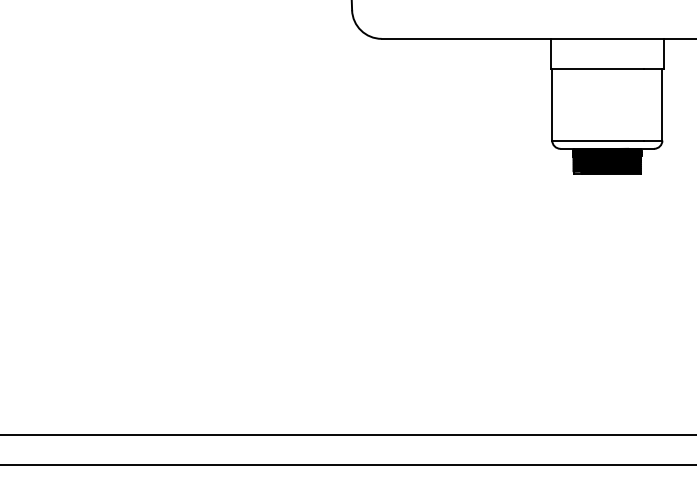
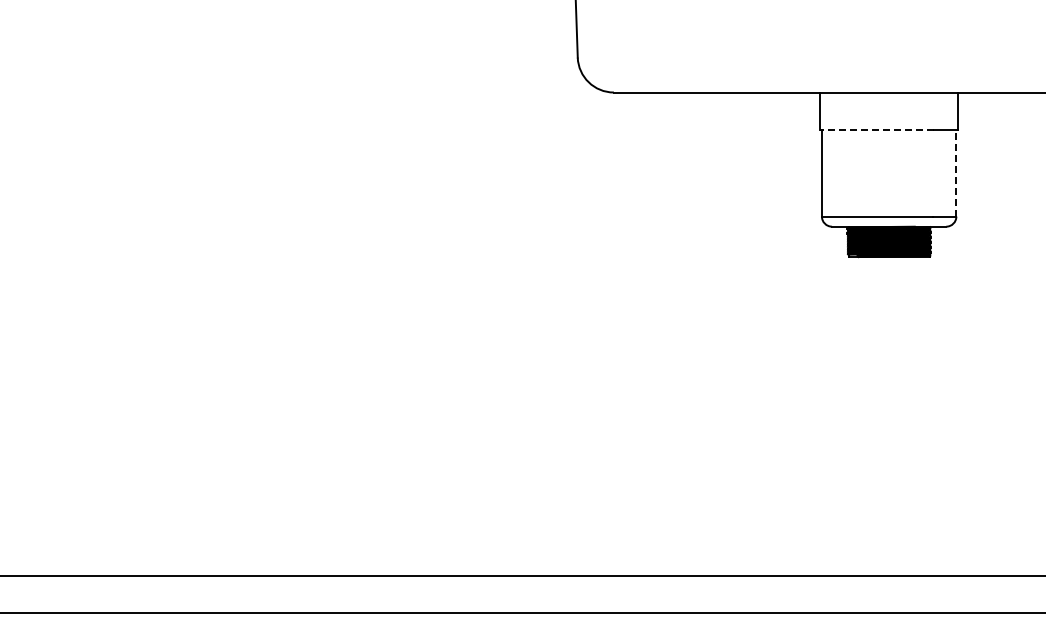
line: (597, 69) -> (877, 129), solid -> dashed
line: (662, 104) -> (956, 172), solid -> dashed

